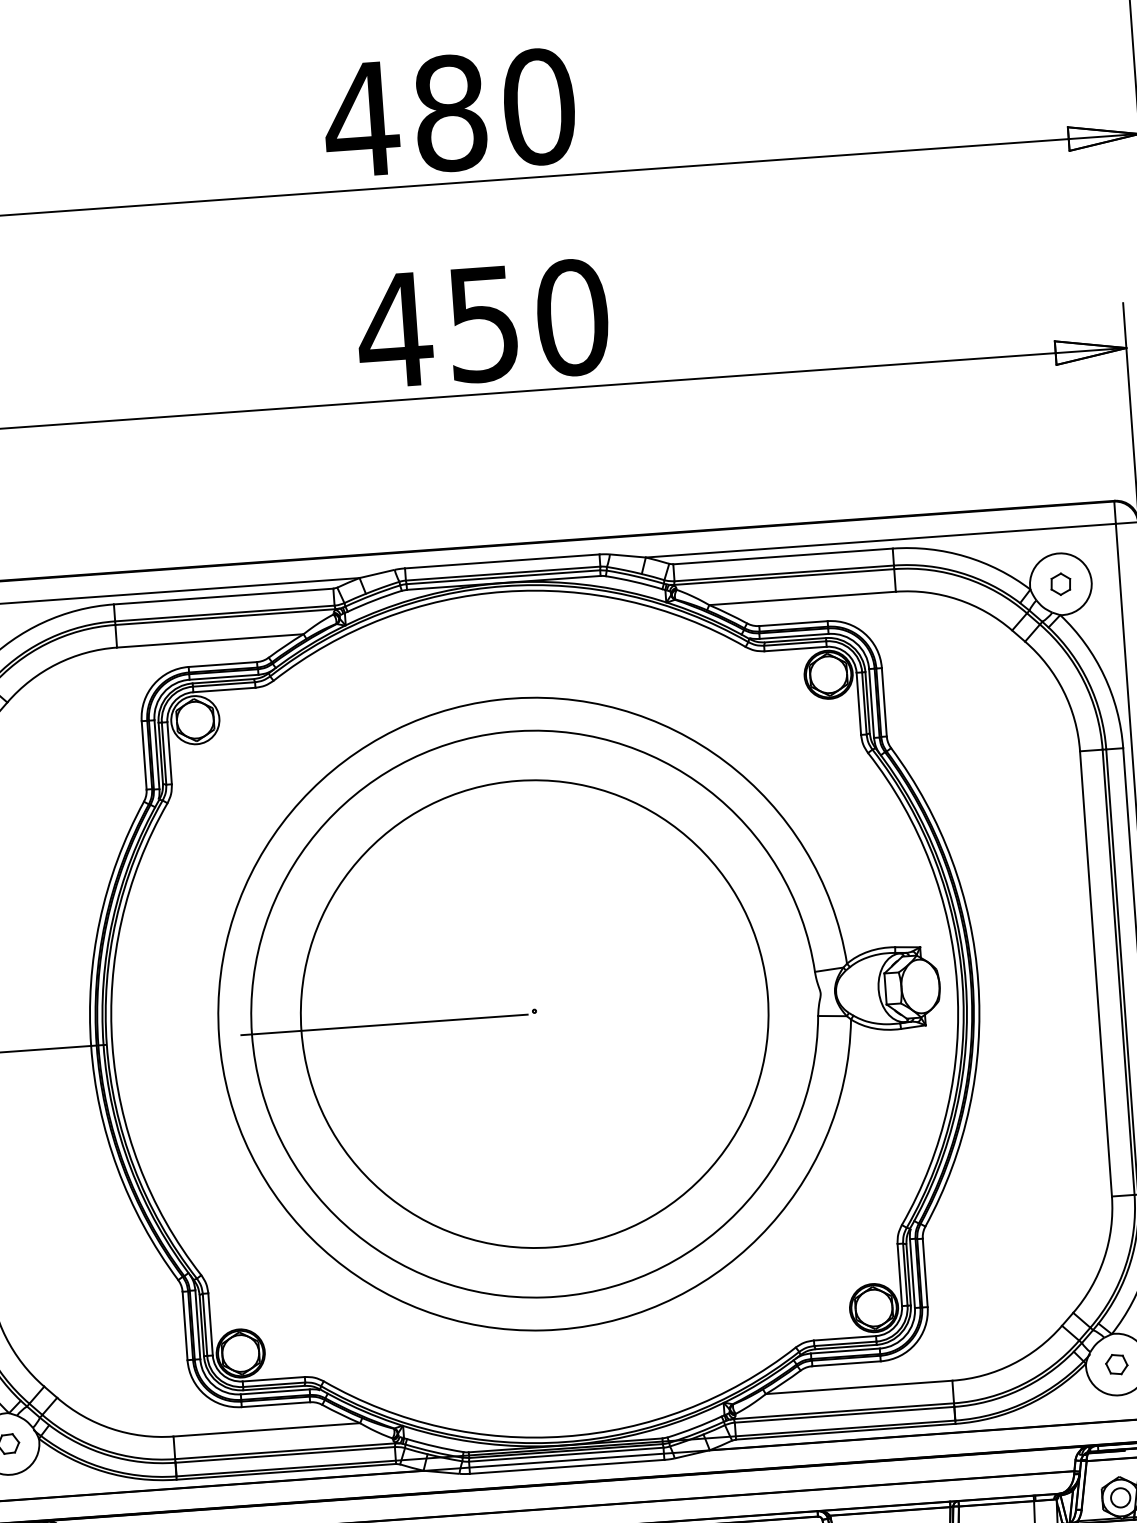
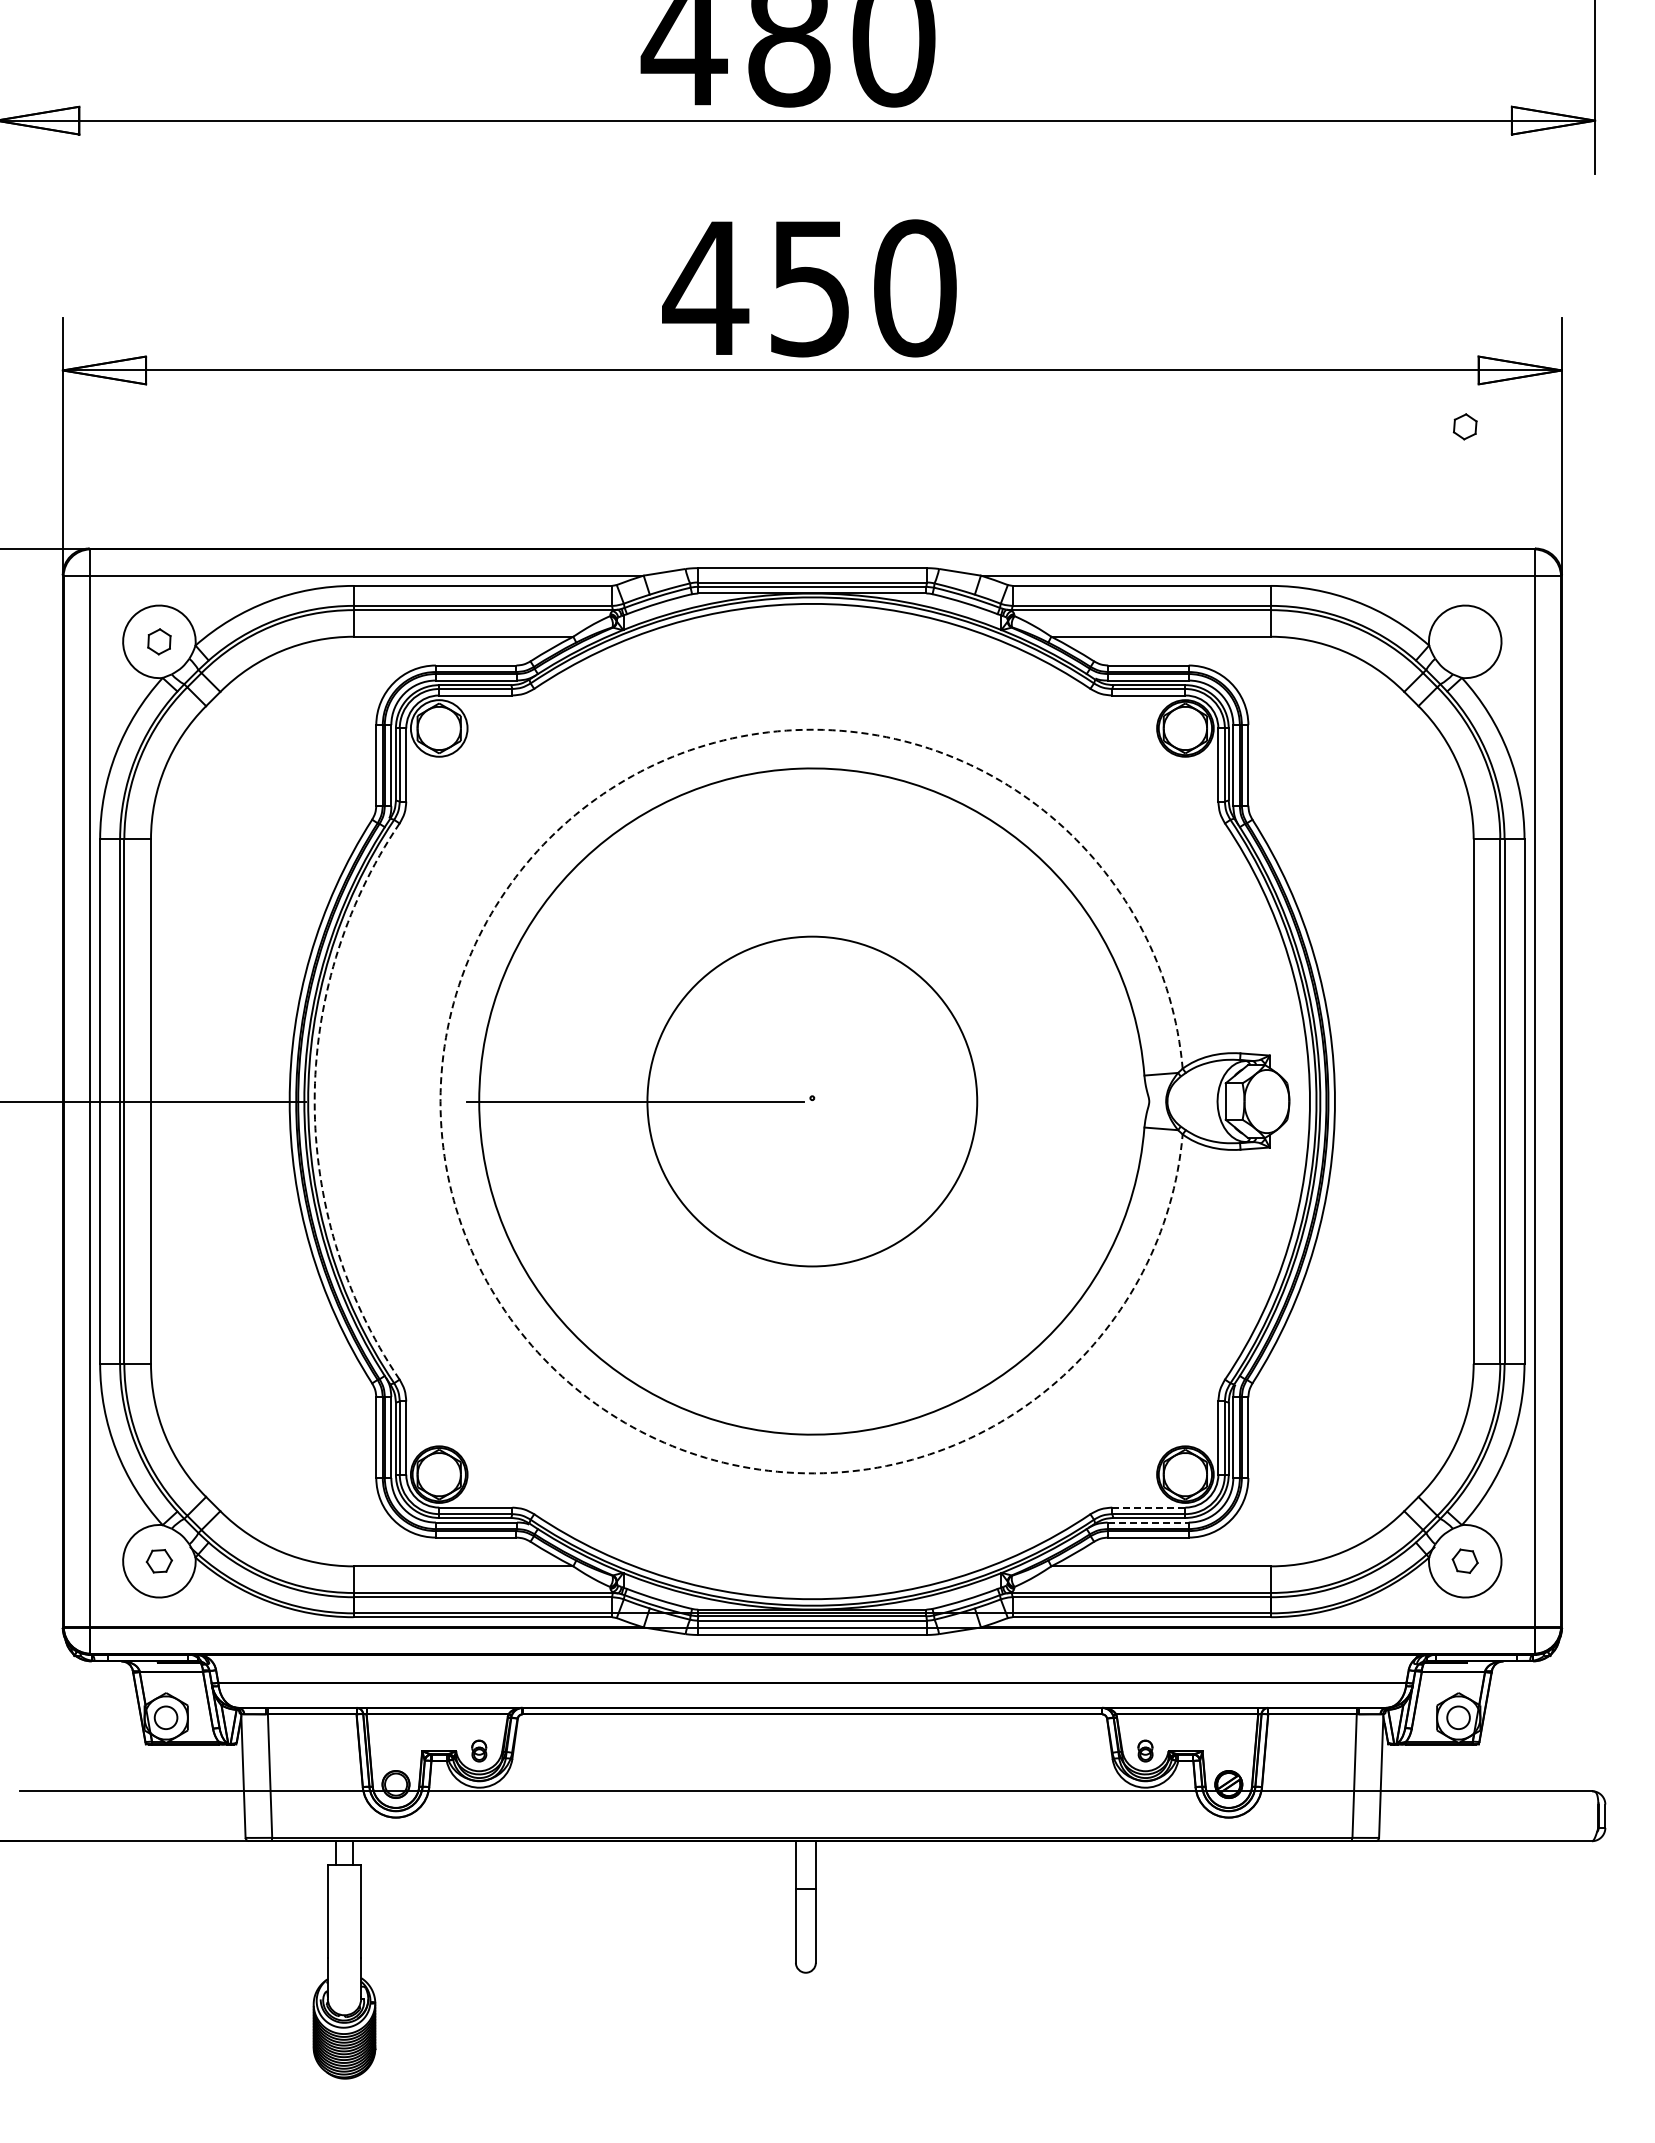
part: (1060, 584) -> (1464, 426), moved
circle: (534, 1014) -> (812, 1101), size x0.6
arc: (219, 1036) -> (440, 1101), solid -> dashed
arc: (112, 1044) -> (314, 1101), solid -> dashed
line: (844, 1338) -> (1148, 1507), solid -> dashed
line: (845, 1350) -> (1148, 1522), solid -> dashed

